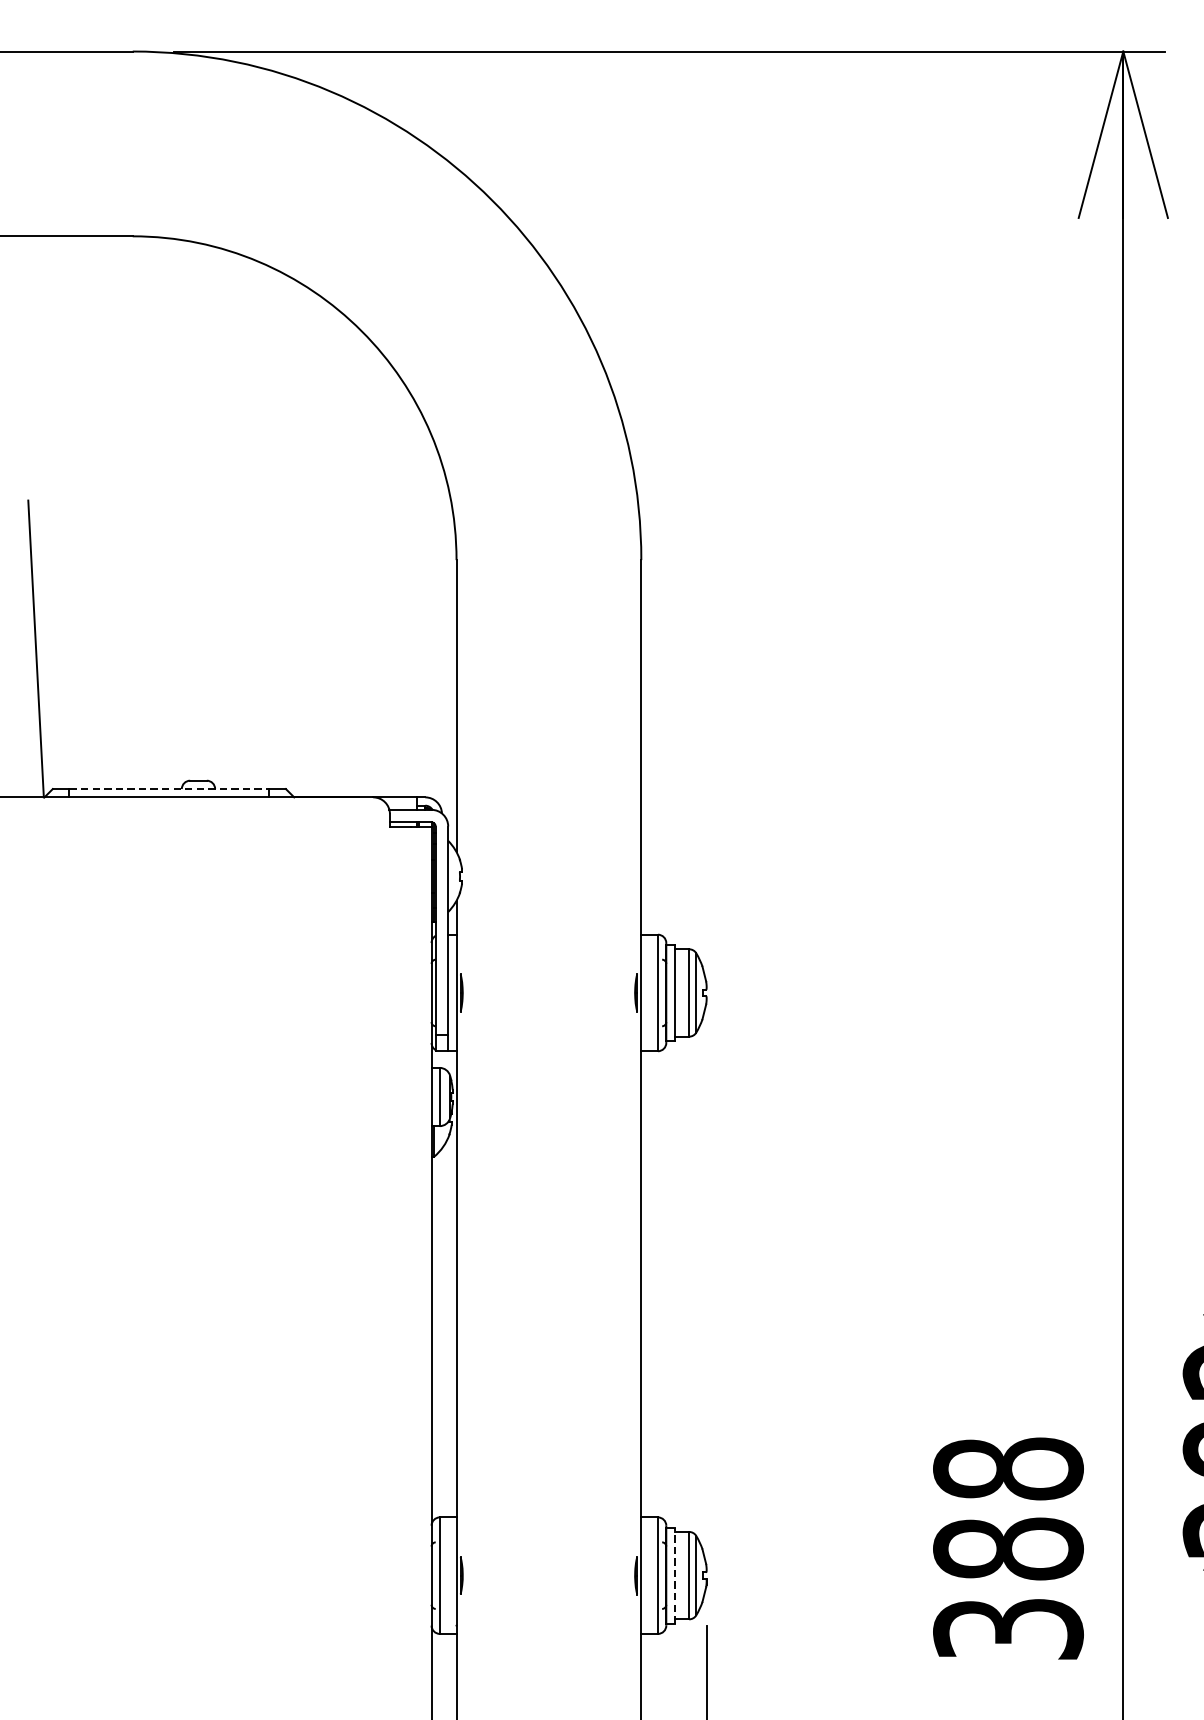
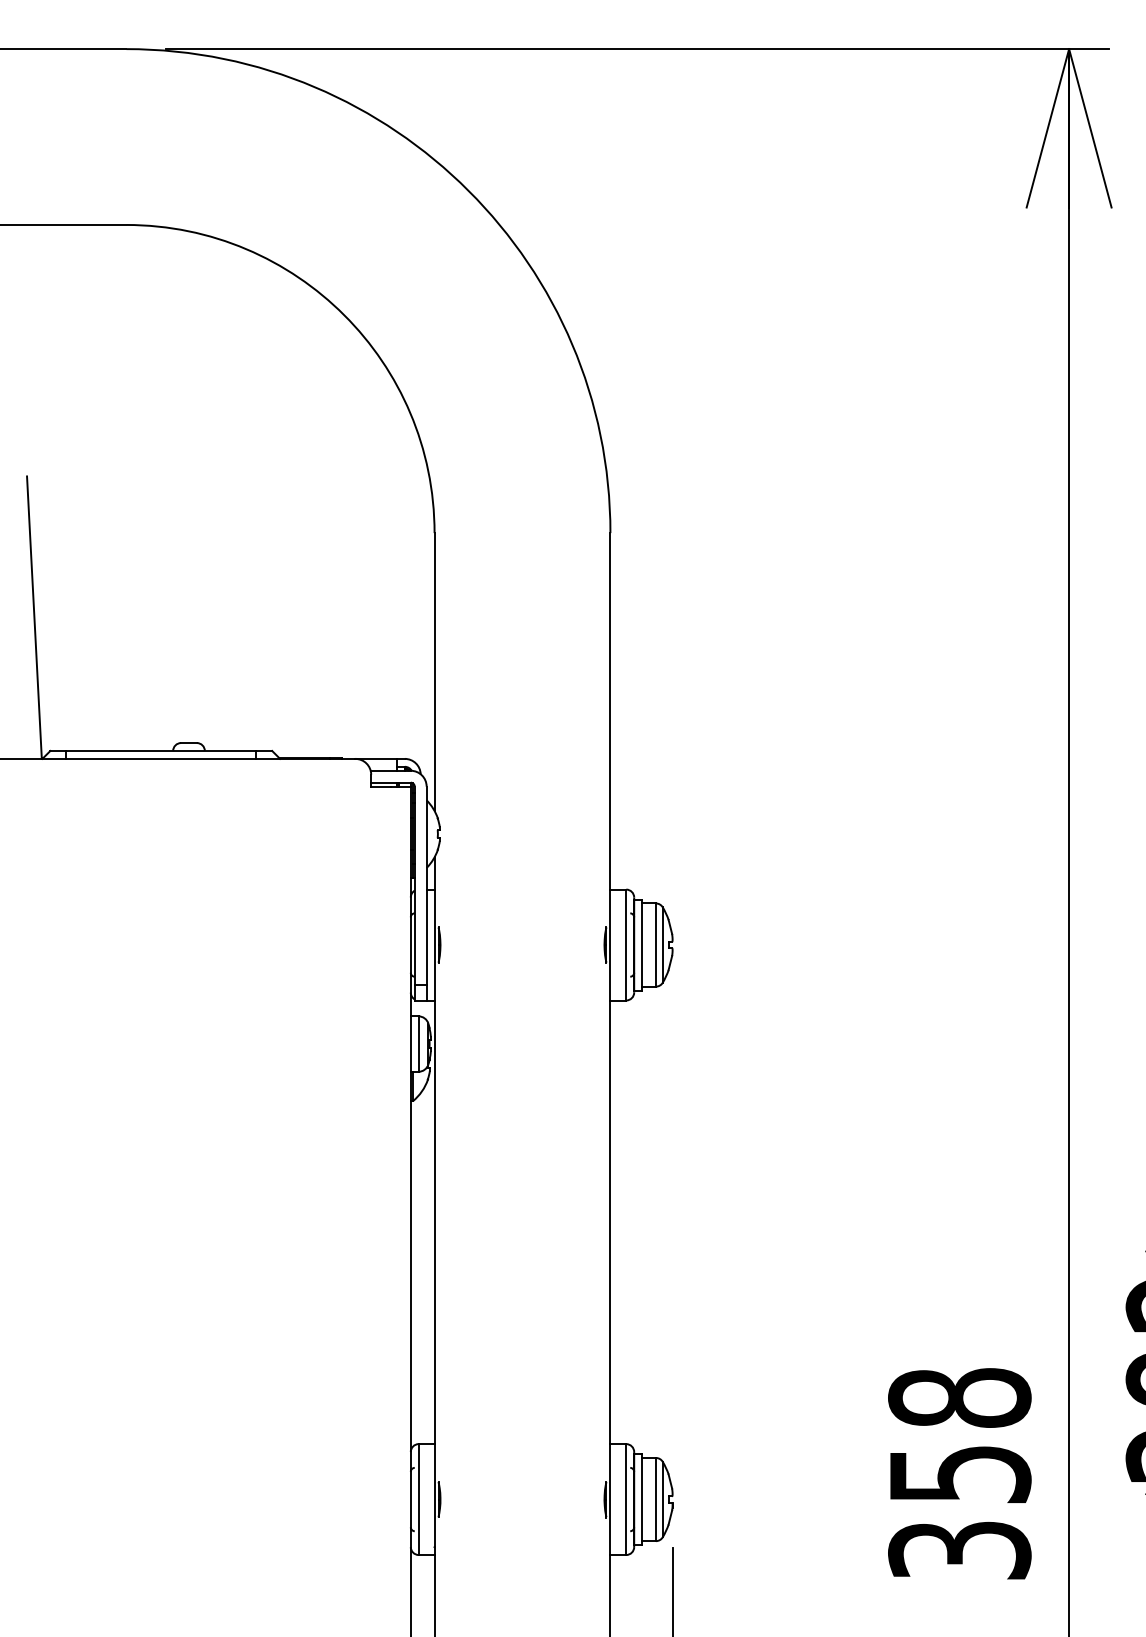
line: (169, 788) -> (161, 750), dashed -> solid
text: (1008, 1549) -> (959, 1474), 388 -> 358
line: (675, 1575) -> (642, 1499), dashed -> solid

